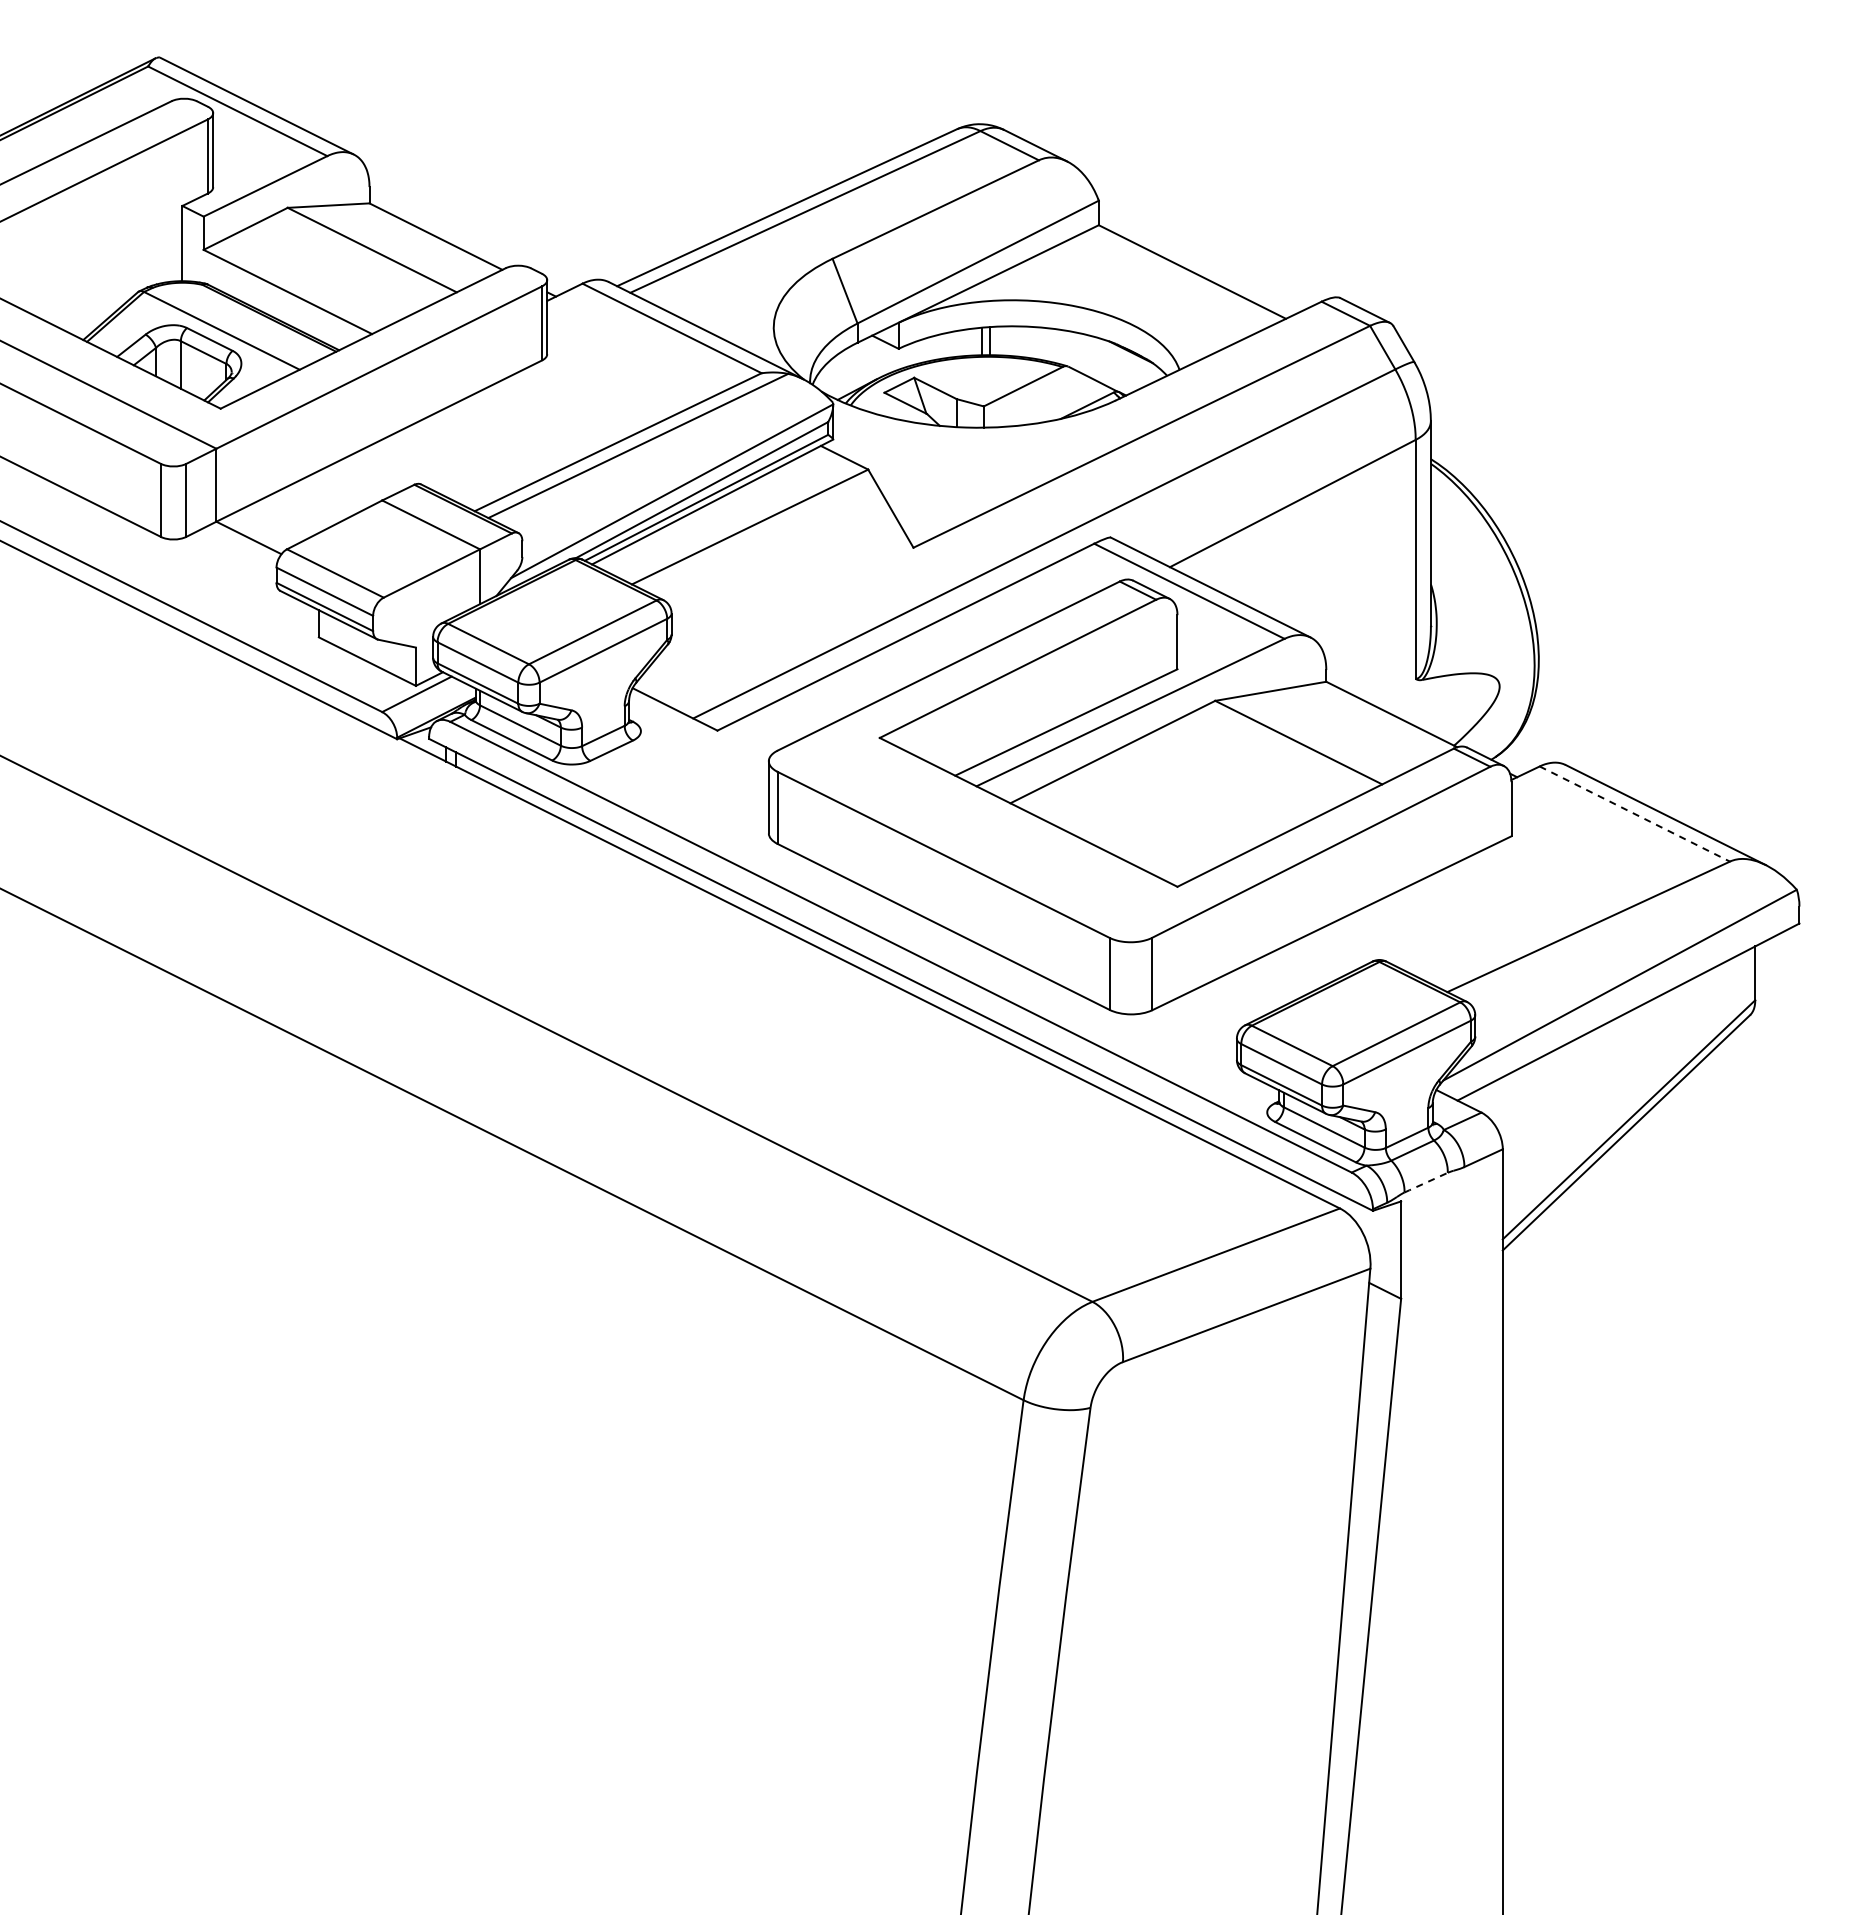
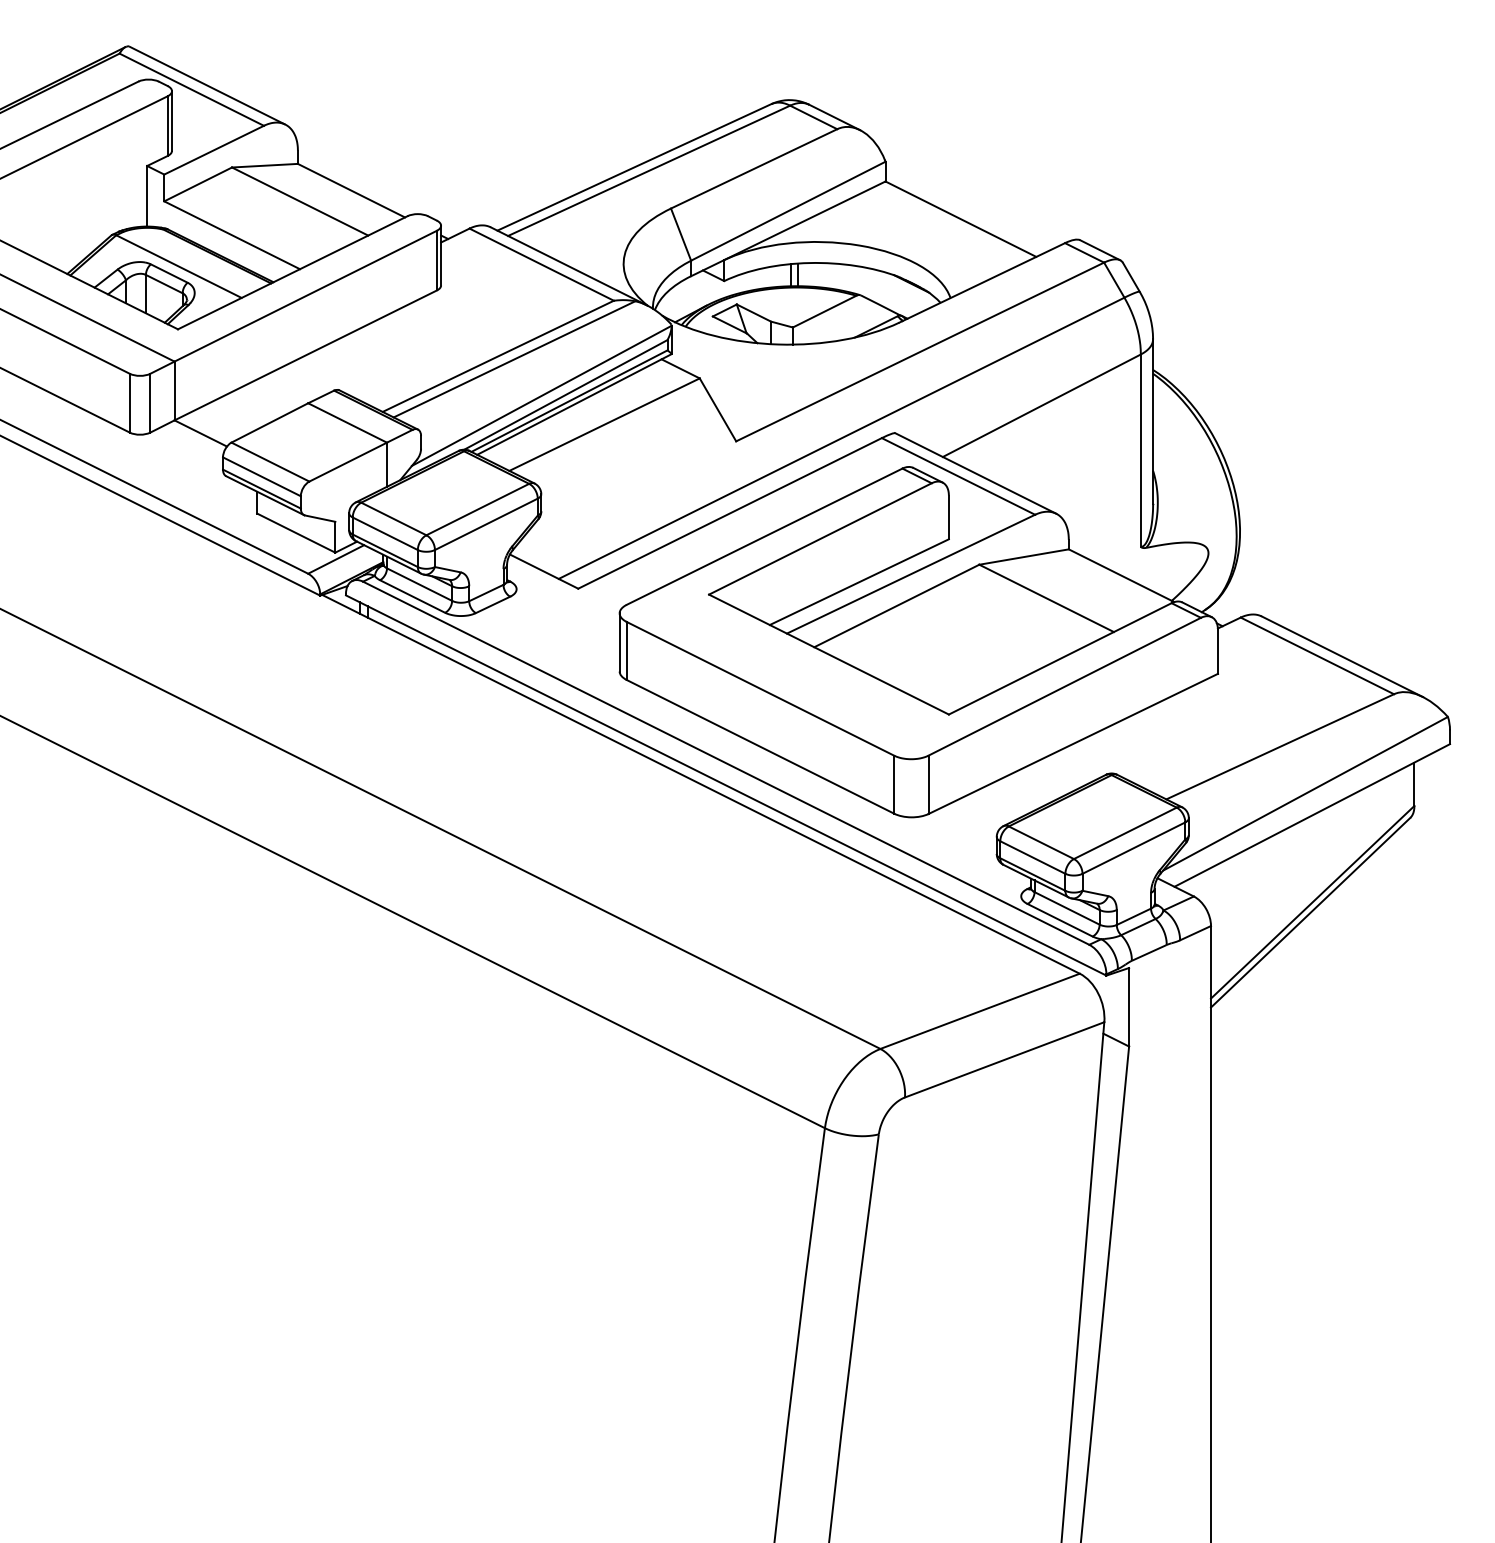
line: (1635, 814) -> (1317, 656), dashed -> solid
line: (1425, 1183) -> (1148, 953), dashed -> solid

